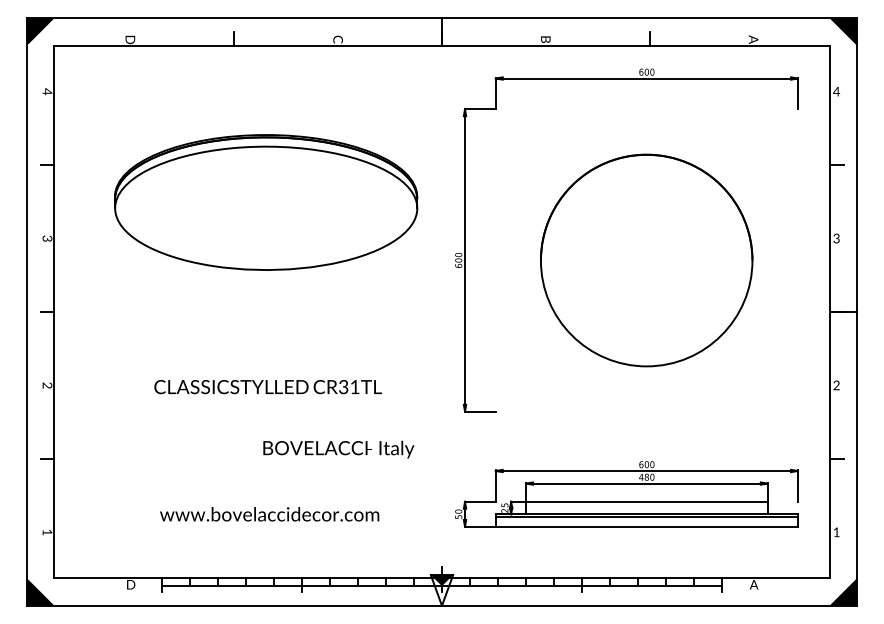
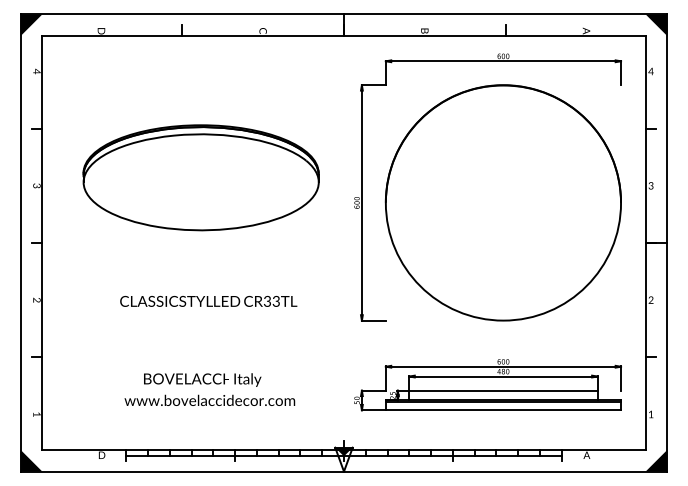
part: (265, 202) -> (200, 177), moved
part: (645, 259) -> (502, 202), size x1.43
text: (353, 385) -> (275, 300), CR31TL -> CR33TL
text: (338, 448) -> (202, 379), moved

